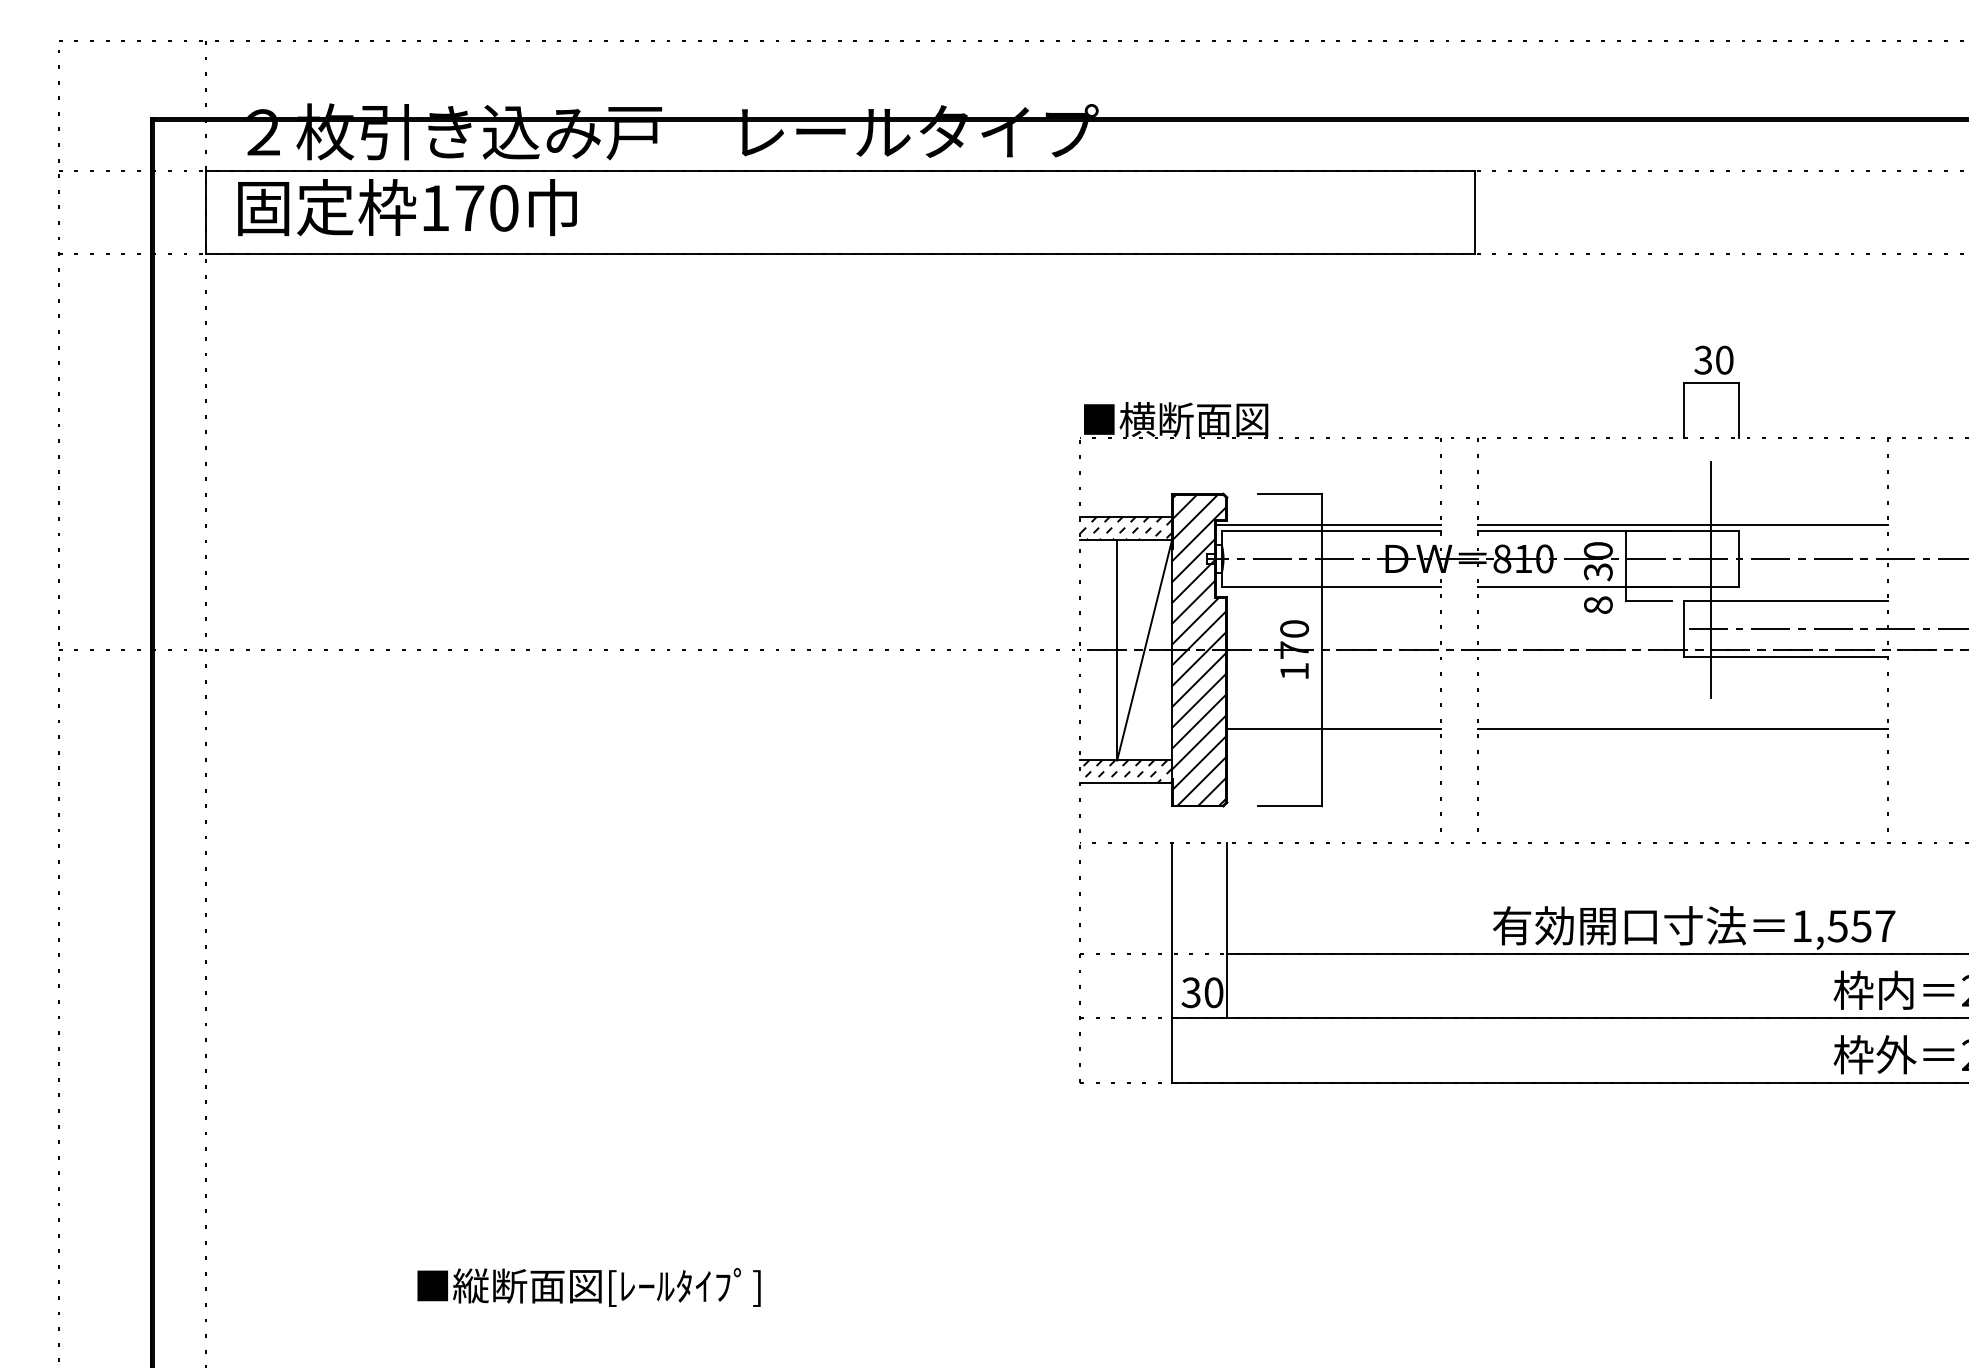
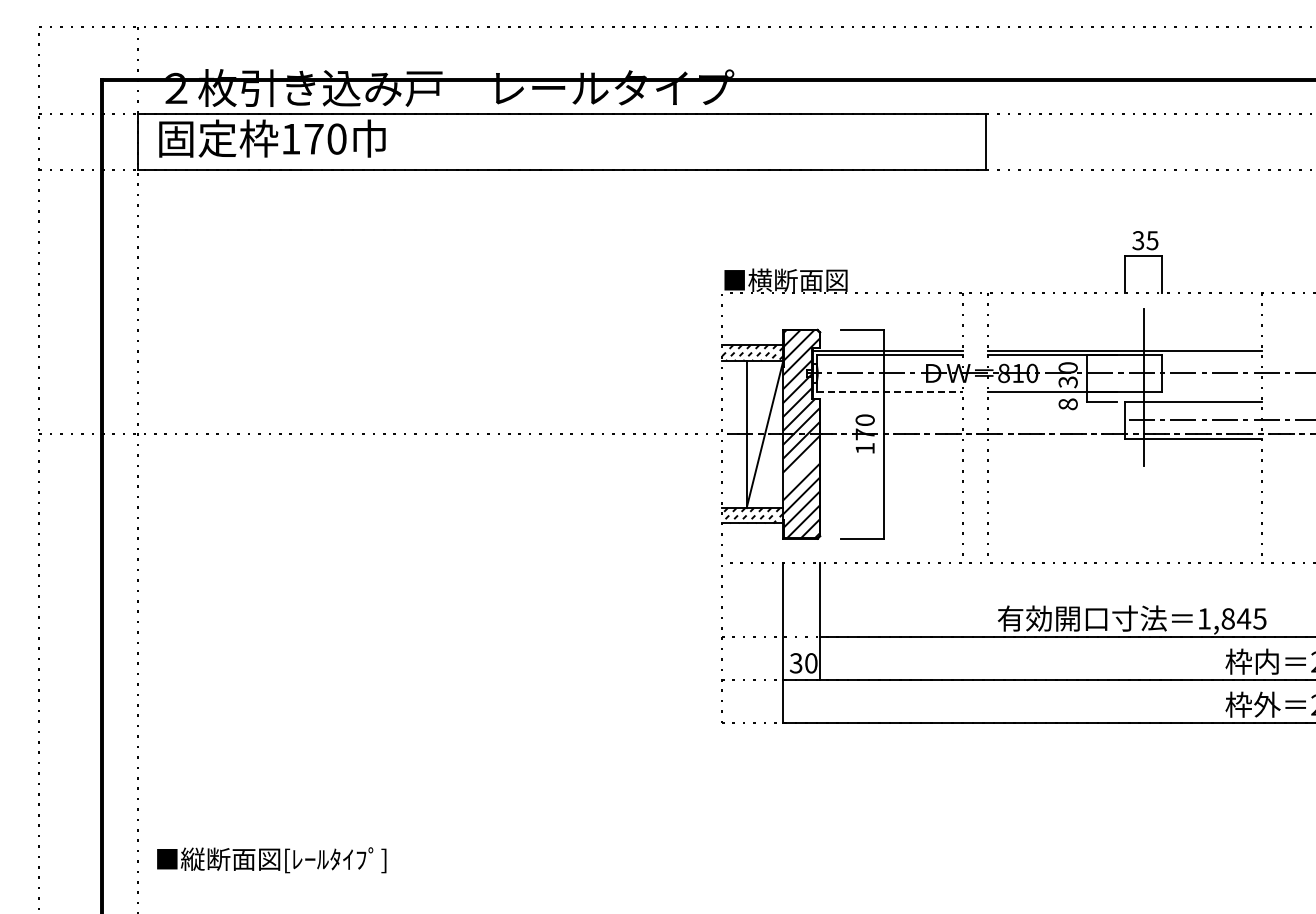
text: (1724, 360) -> (1152, 240), 30 -> 35
line: (1332, 585) -> (890, 391), solid -> dashed
line: (1199, 701) -> (801, 468), removed
line: (1333, 729) -> (891, 487), removed
line: (1682, 729) -> (1124, 487), removed
text: (1860, 925) -> (1243, 618), 1,557 -> 1,845
text: (588, 1287) -> (271, 860), moved

